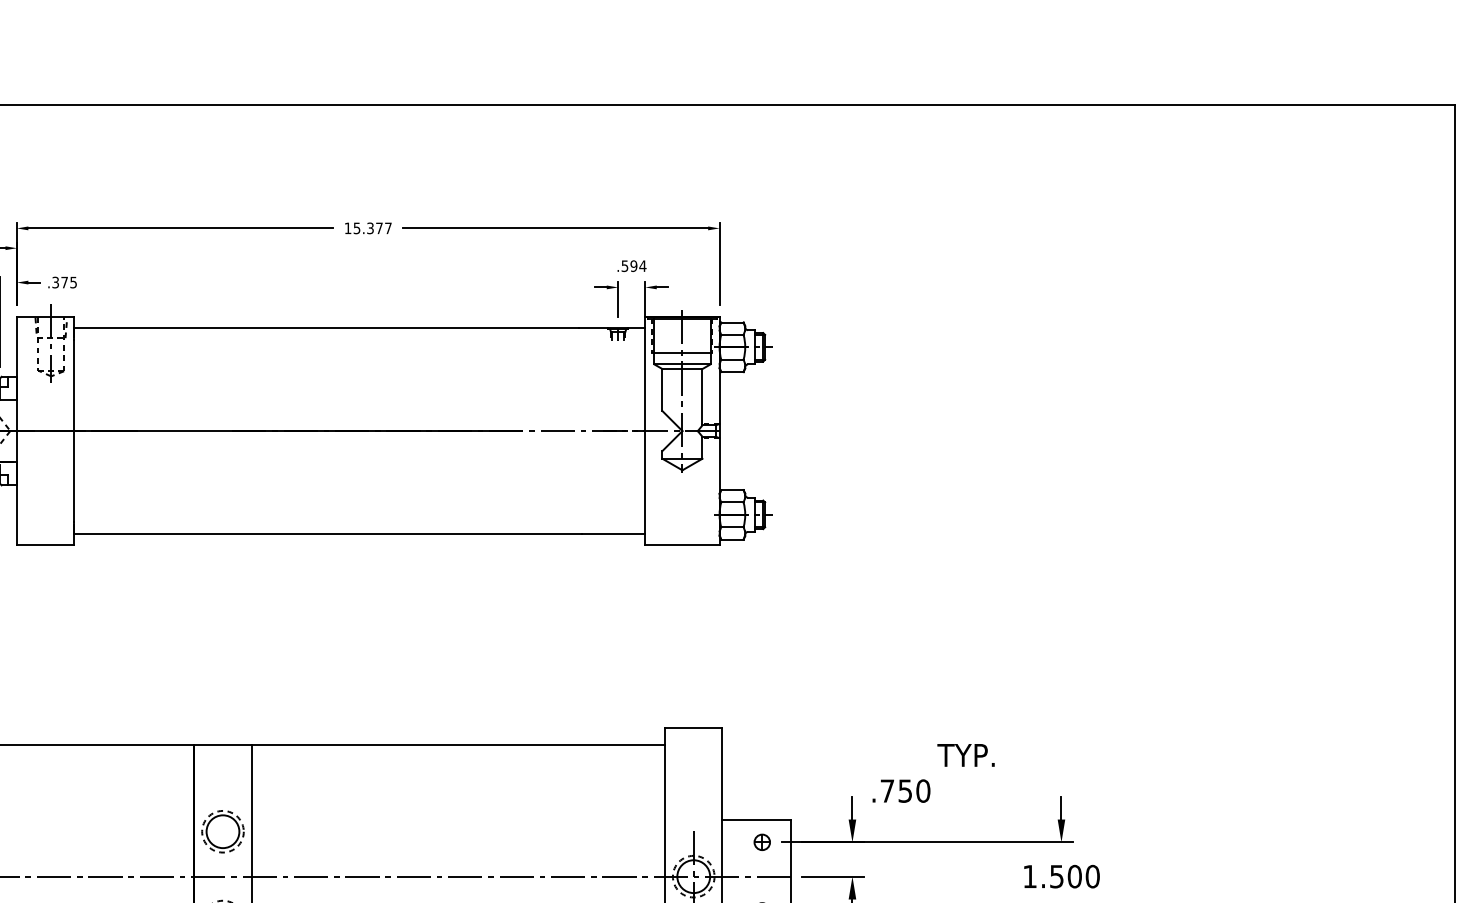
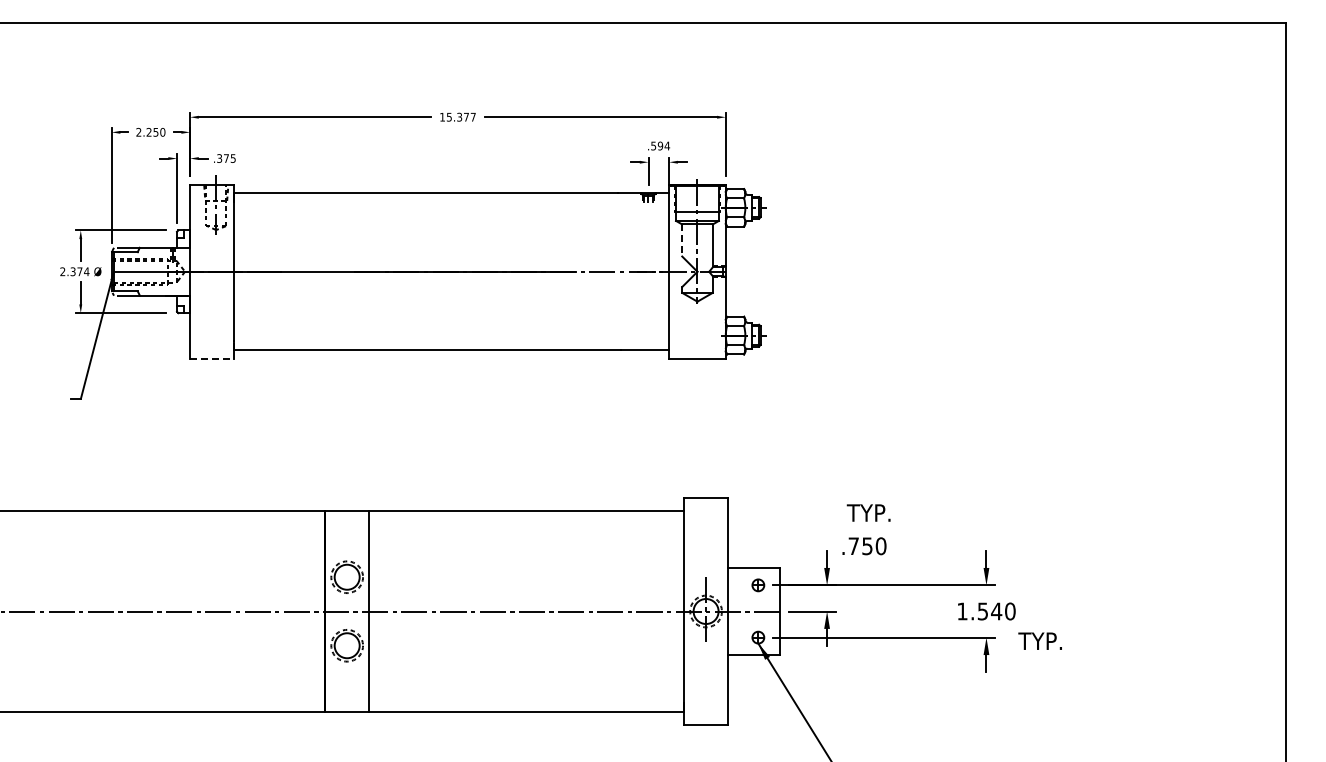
line: (662, 390) -> (682, 240), solid -> dashed
line: (45, 544) -> (211, 358), solid -> dashed
text: (965, 754) -> (868, 512), moved
text: (1074, 876) -> (996, 611), 1.500 -> 1.540

